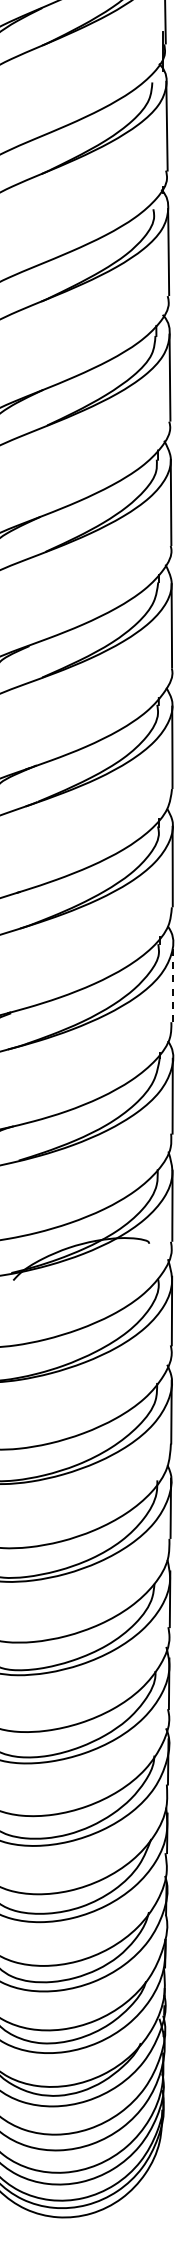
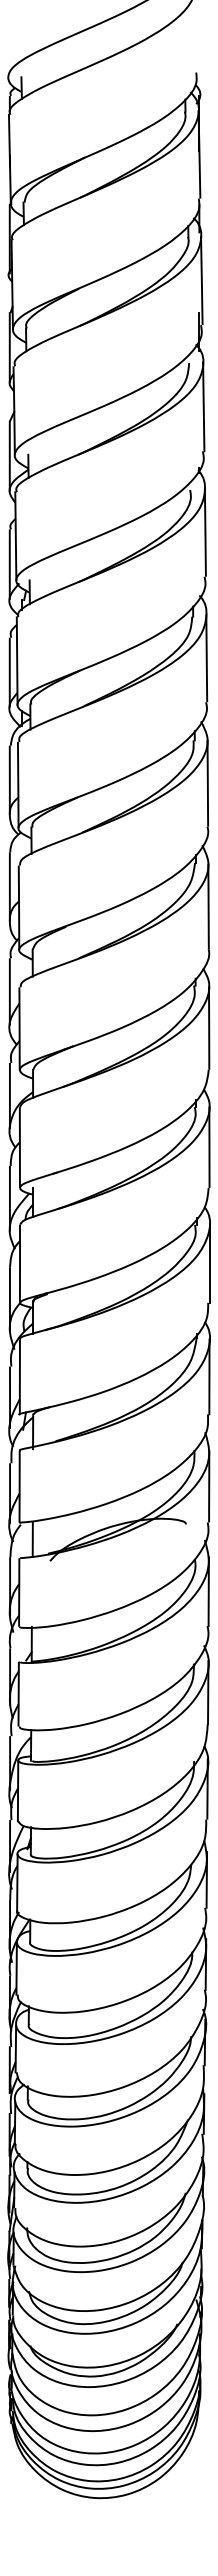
line: (172, 982) -> (209, 1263), dashed -> solid

